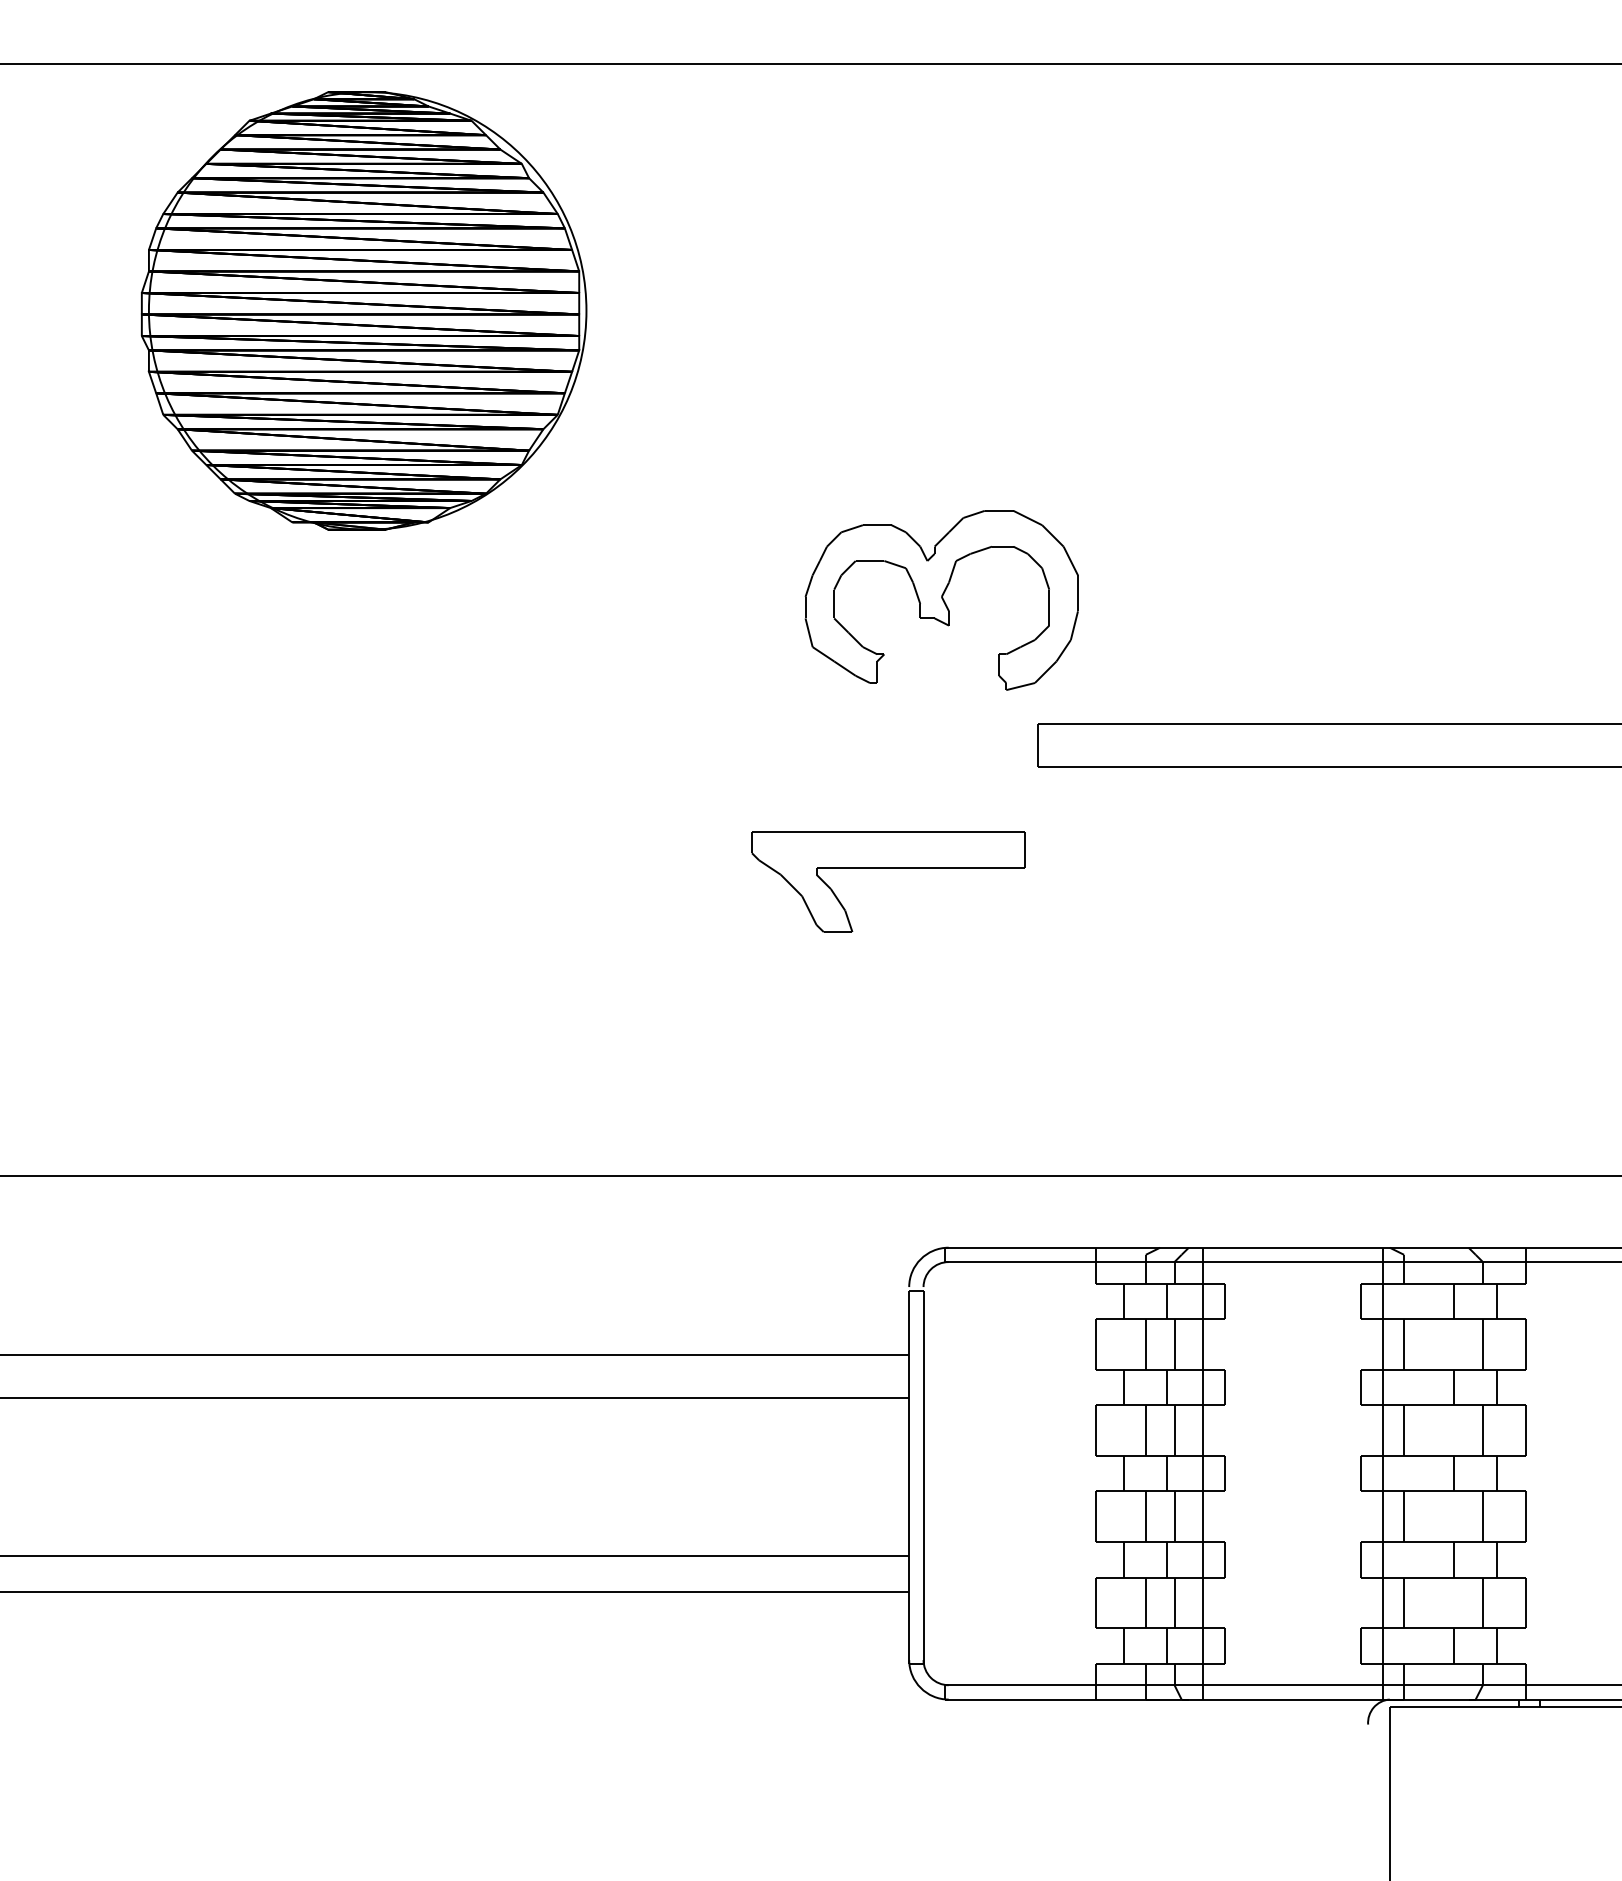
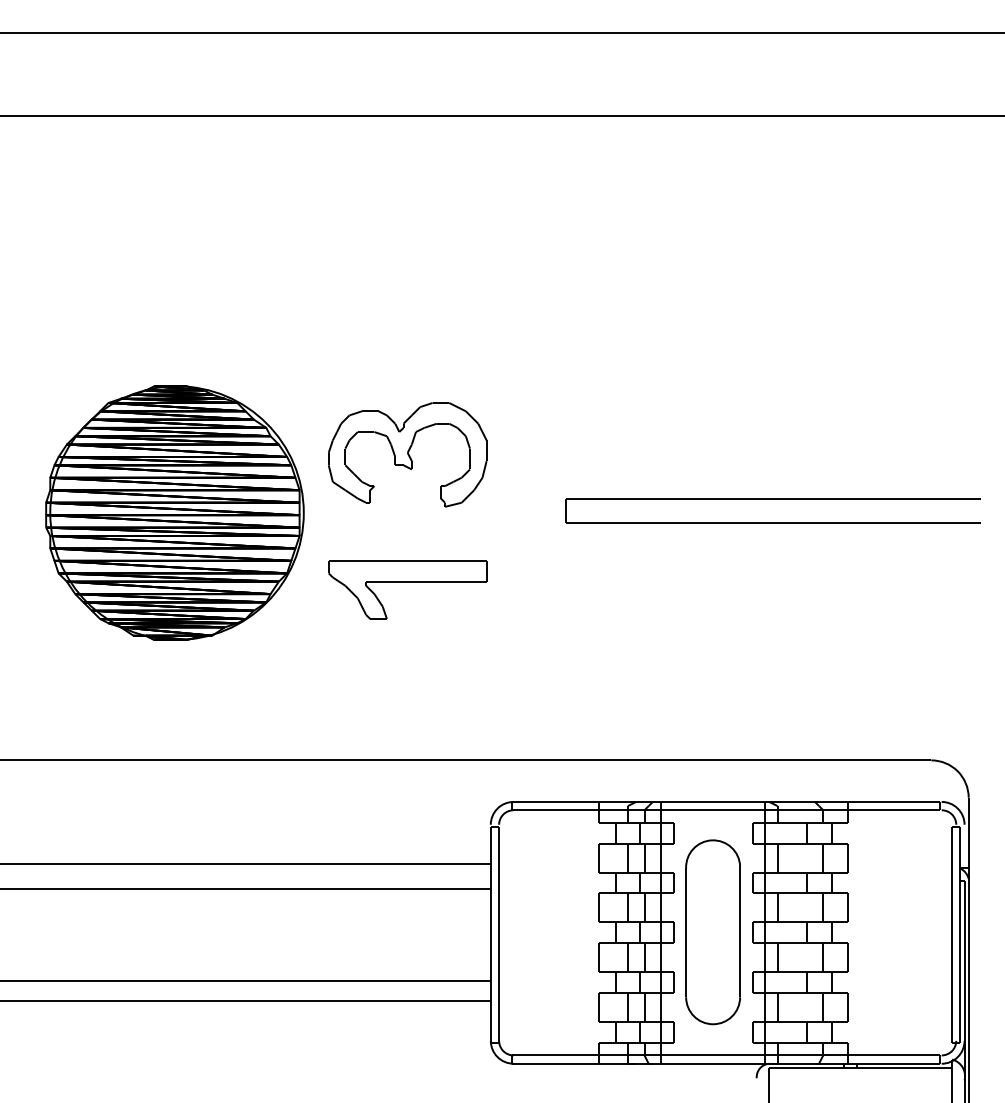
part: (363, 309) -> (174, 512), moved
part: (941, 599) -> (407, 454), moved
part: (887, 869) -> (407, 582), moved
part: (1291, 1473) -> (712, 932), added

